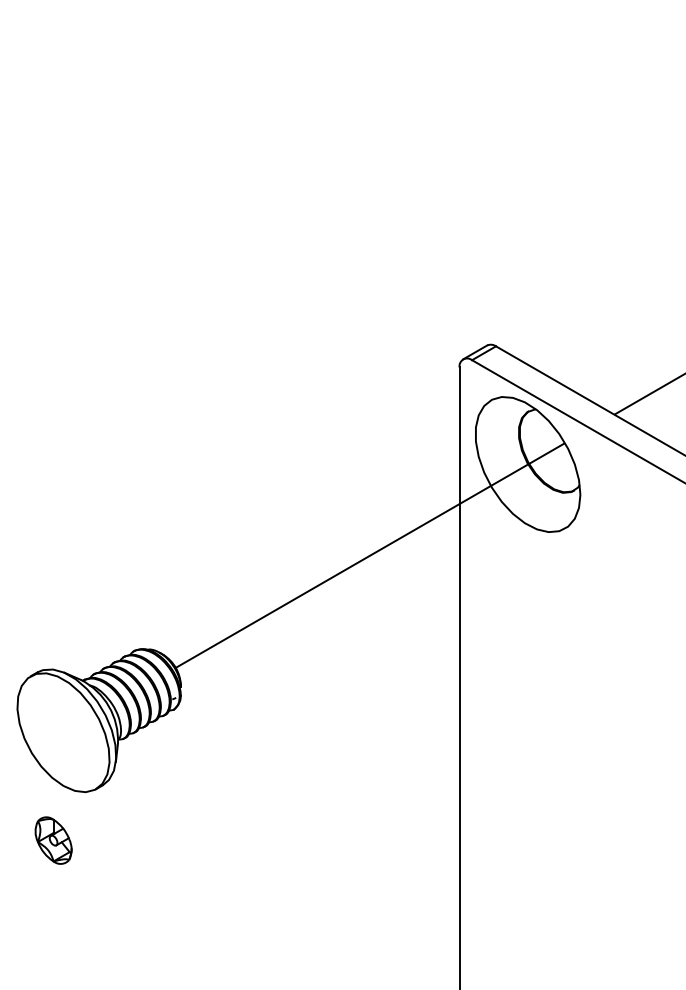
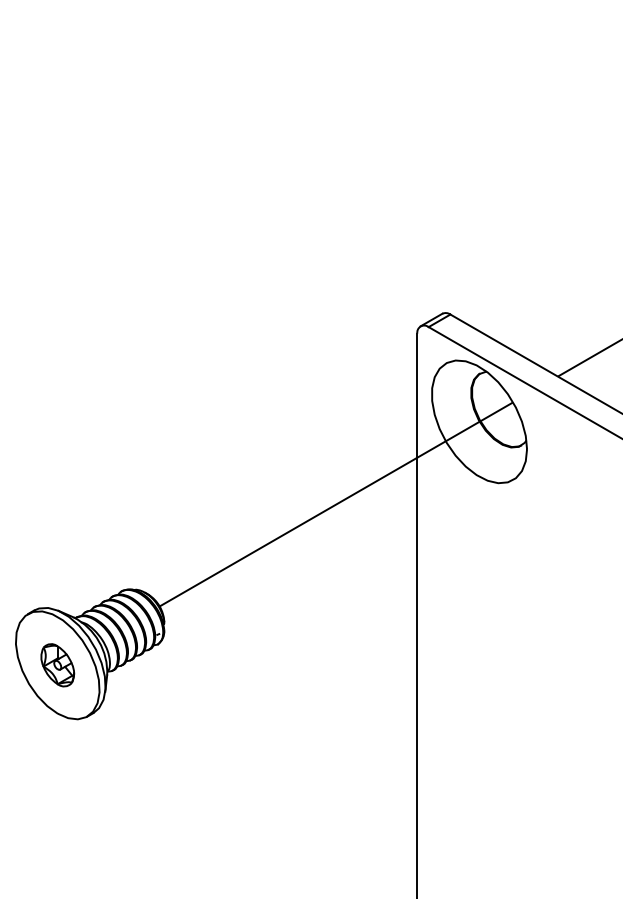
part: (53, 840) -> (57, 665), moved

